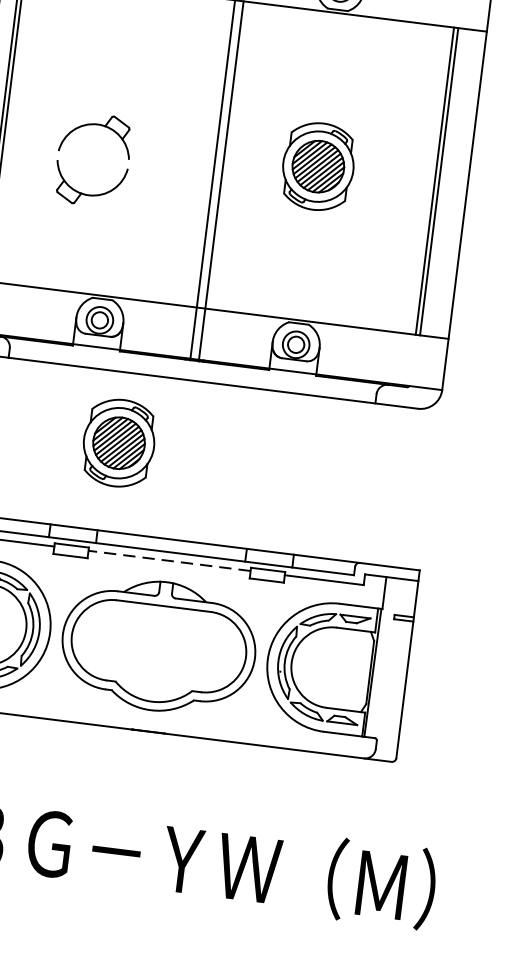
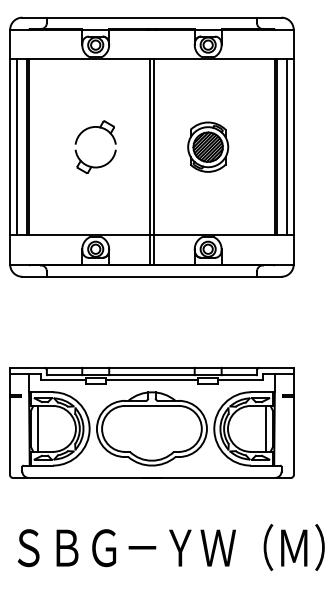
part: (64, 176) -> (80, 158), moved
line: (456, 184) -> (287, 147), added
part: (119, 442) -> (115, 316), removed
line: (168, 561) -> (151, 380), dashed -> solid
line: (357, 670) -> (265, 428), added

